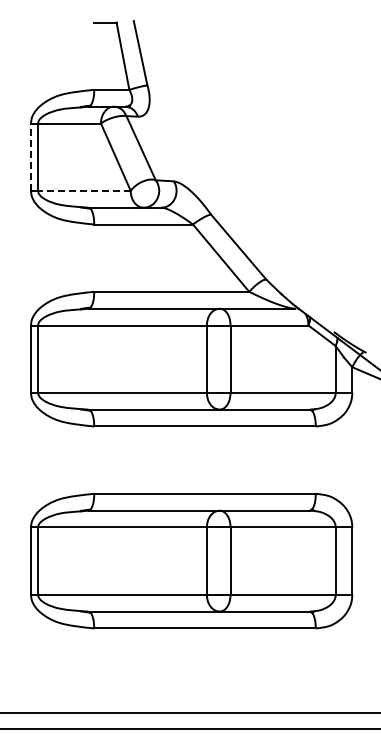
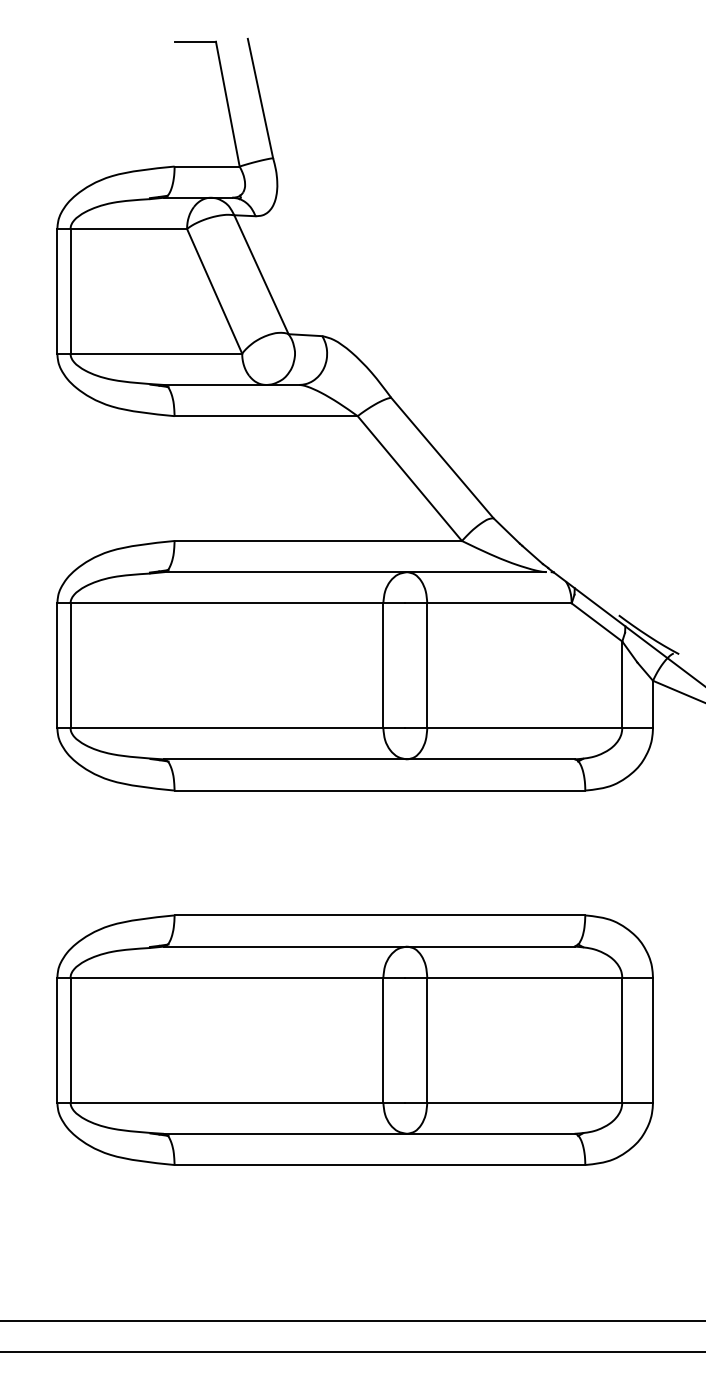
line: (31, 157) -> (58, 291), dashed -> solid
line: (83, 190) -> (154, 353), dashed -> solid

